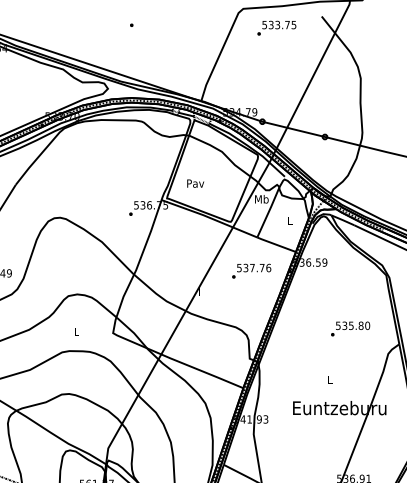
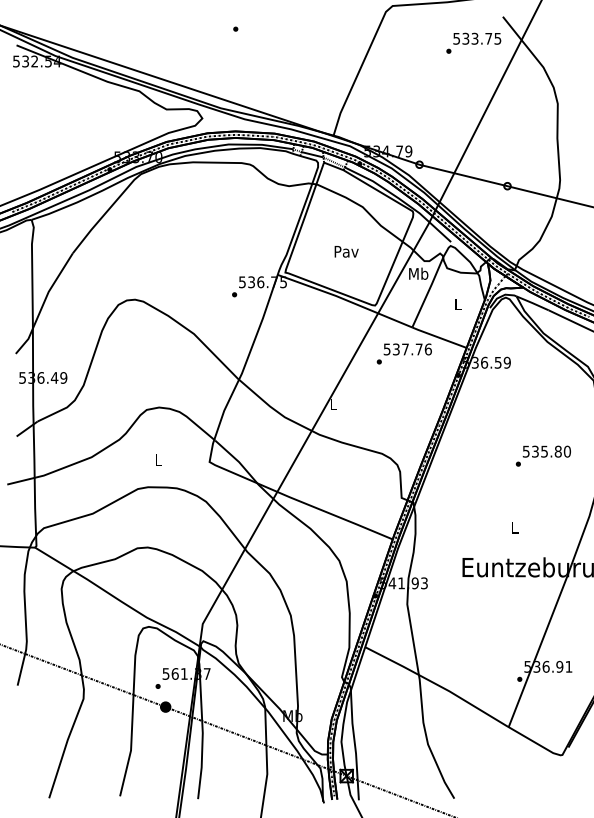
text: (276, 27) -> (473, 42), moved
text: (195, 183) -> (346, 251), moved
text: (251, 270) -> (403, 353), moved

